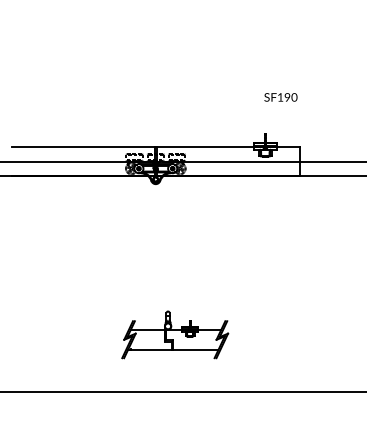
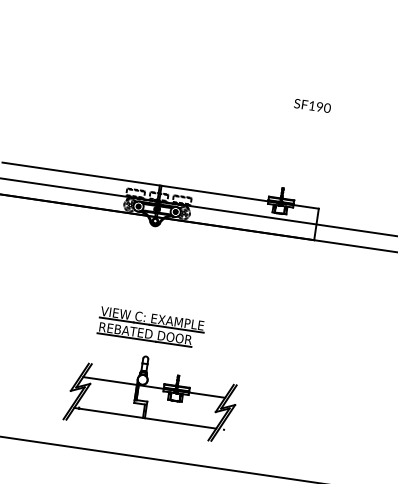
text: (280, 97) -> (312, 105), moved
part: (165, 274) -> (150, 327), added
part: (174, 334) -> (151, 394), size x1.43

